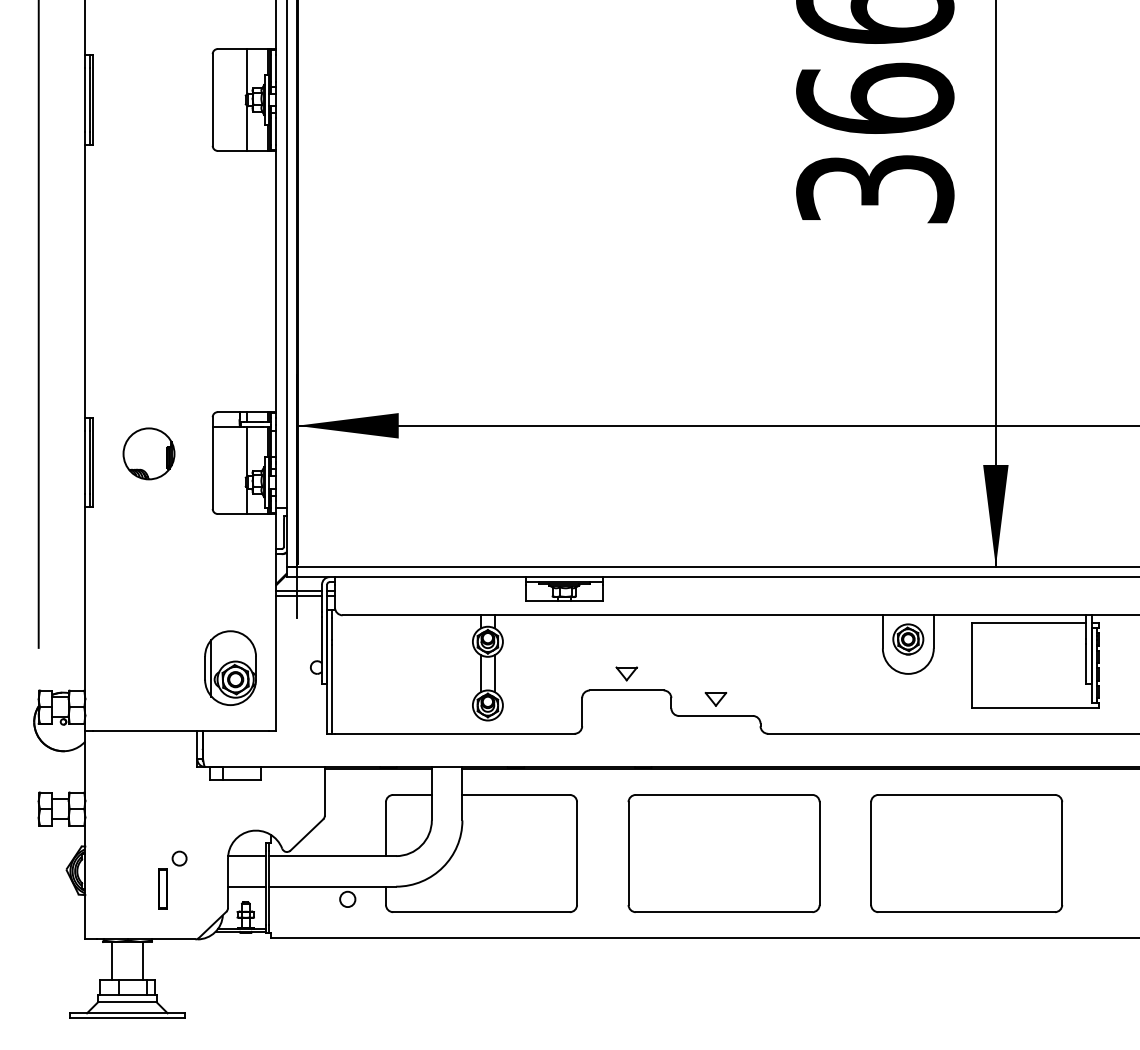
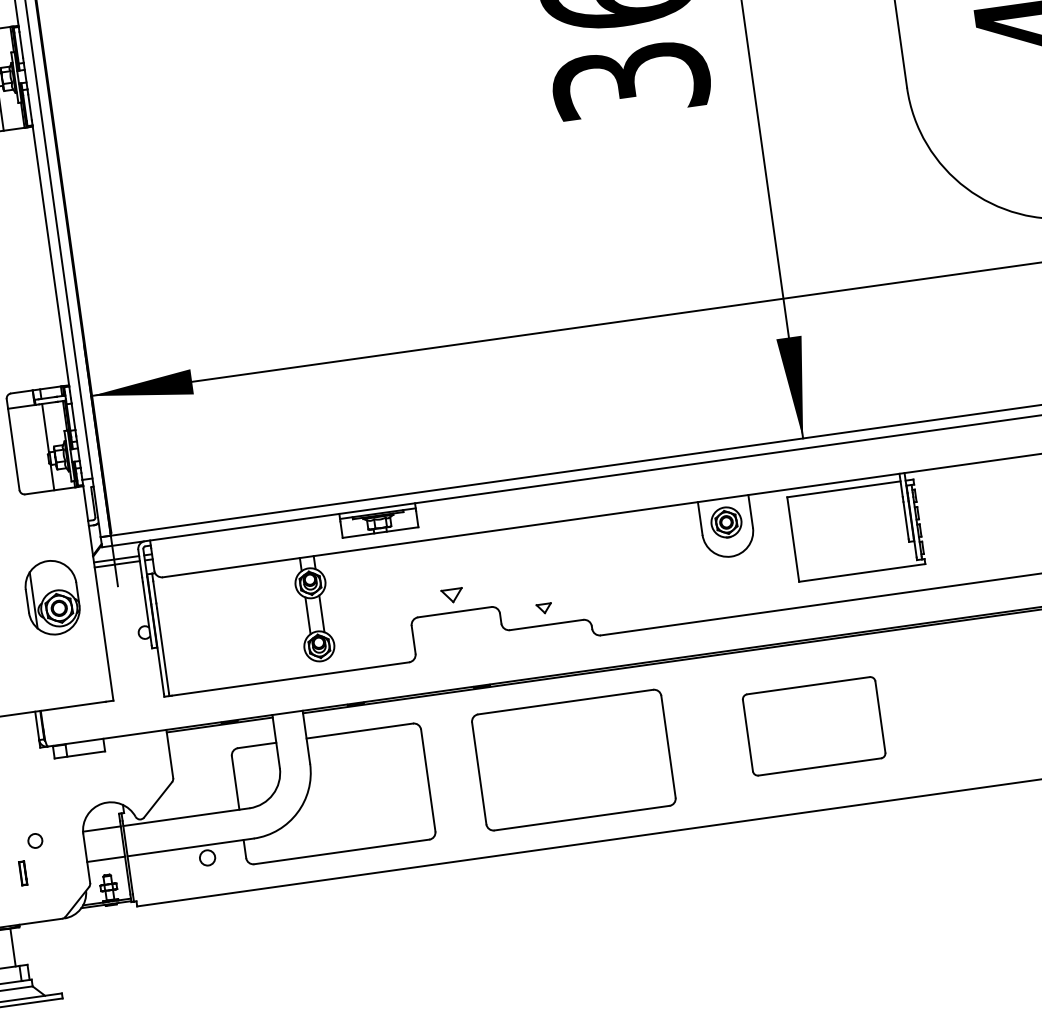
part: (230, 667) -> (52, 597), moved
part: (715, 699) -> (543, 608), size x0.7
part: (966, 853) -> (813, 726), size x0.7
part: (162, 888) -> (22, 872), size x0.6

